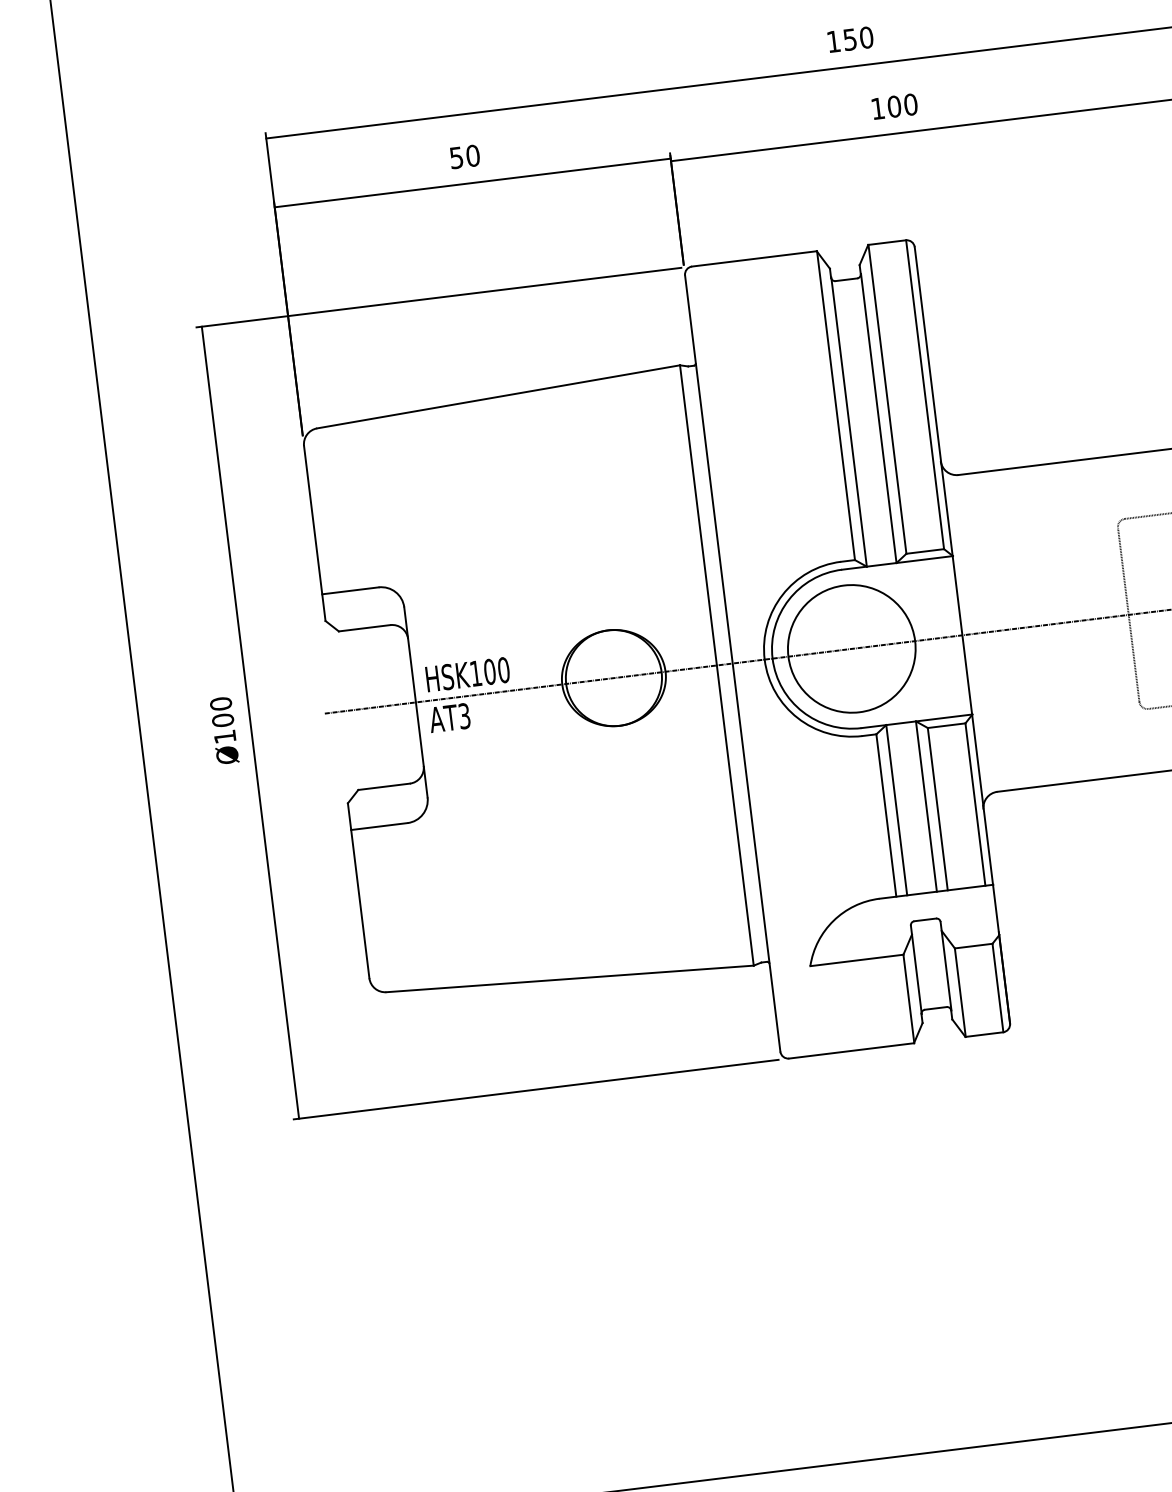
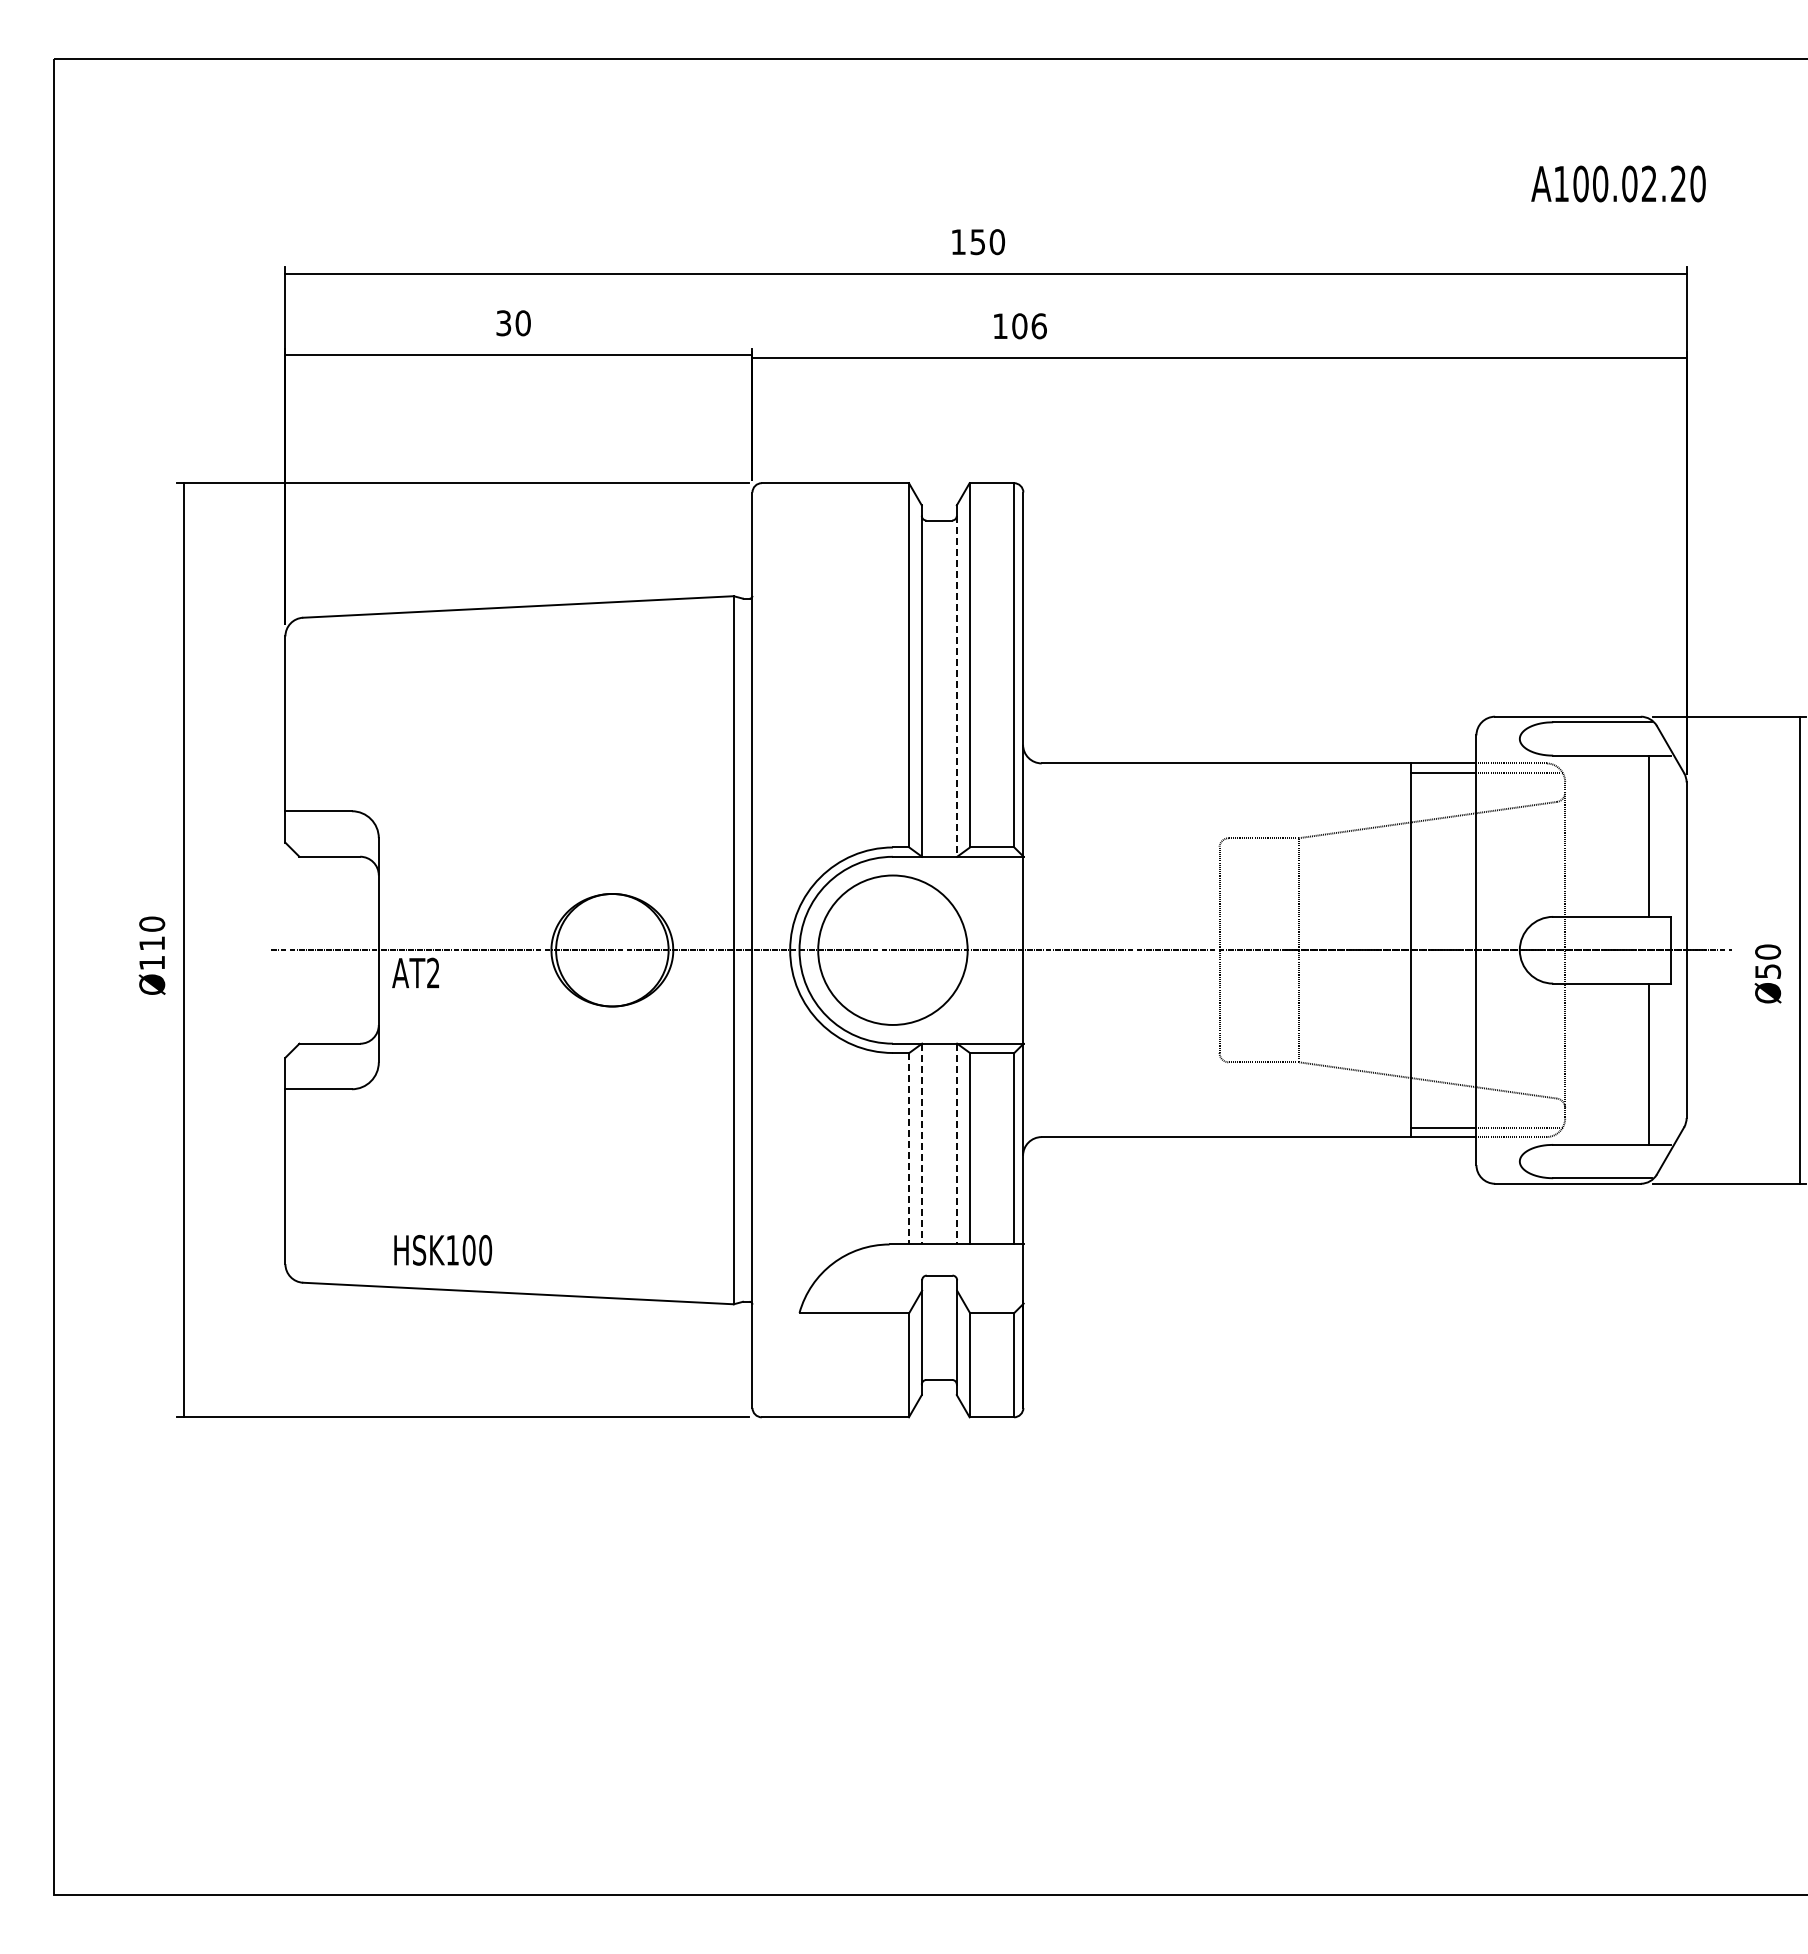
text: (910, 104) -> (1038, 326), 100 -> 106
text: (457, 157) -> (504, 322), 50 -> 30
line: (879, 418) -> (957, 686), solid -> dashed
text: (468, 674) -> (443, 1250), moved
text: (464, 716) -> (433, 973), AT3 -> AT2
text: (223, 720) -> (152, 943), Ø100 -> Ø110
line: (926, 806) -> (957, 1144), solid -> dashed
line: (897, 810) -> (922, 1144), solid -> dashed
line: (886, 815) -> (909, 1148), solid -> dashed

